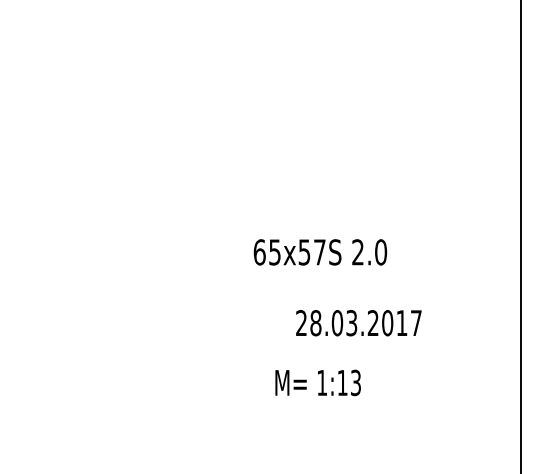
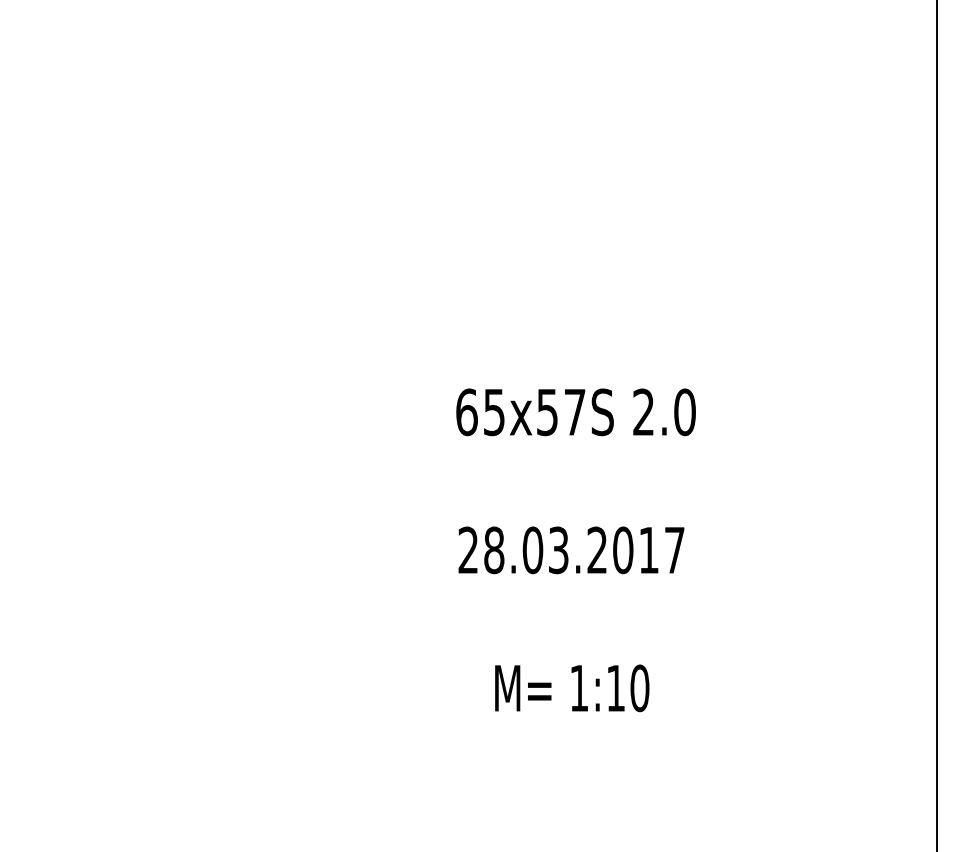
text: (320, 252) -> (576, 412), moved
text: (358, 323) -> (570, 550), moved
text: (355, 382) -> (639, 687), 1:13 -> 1:10

